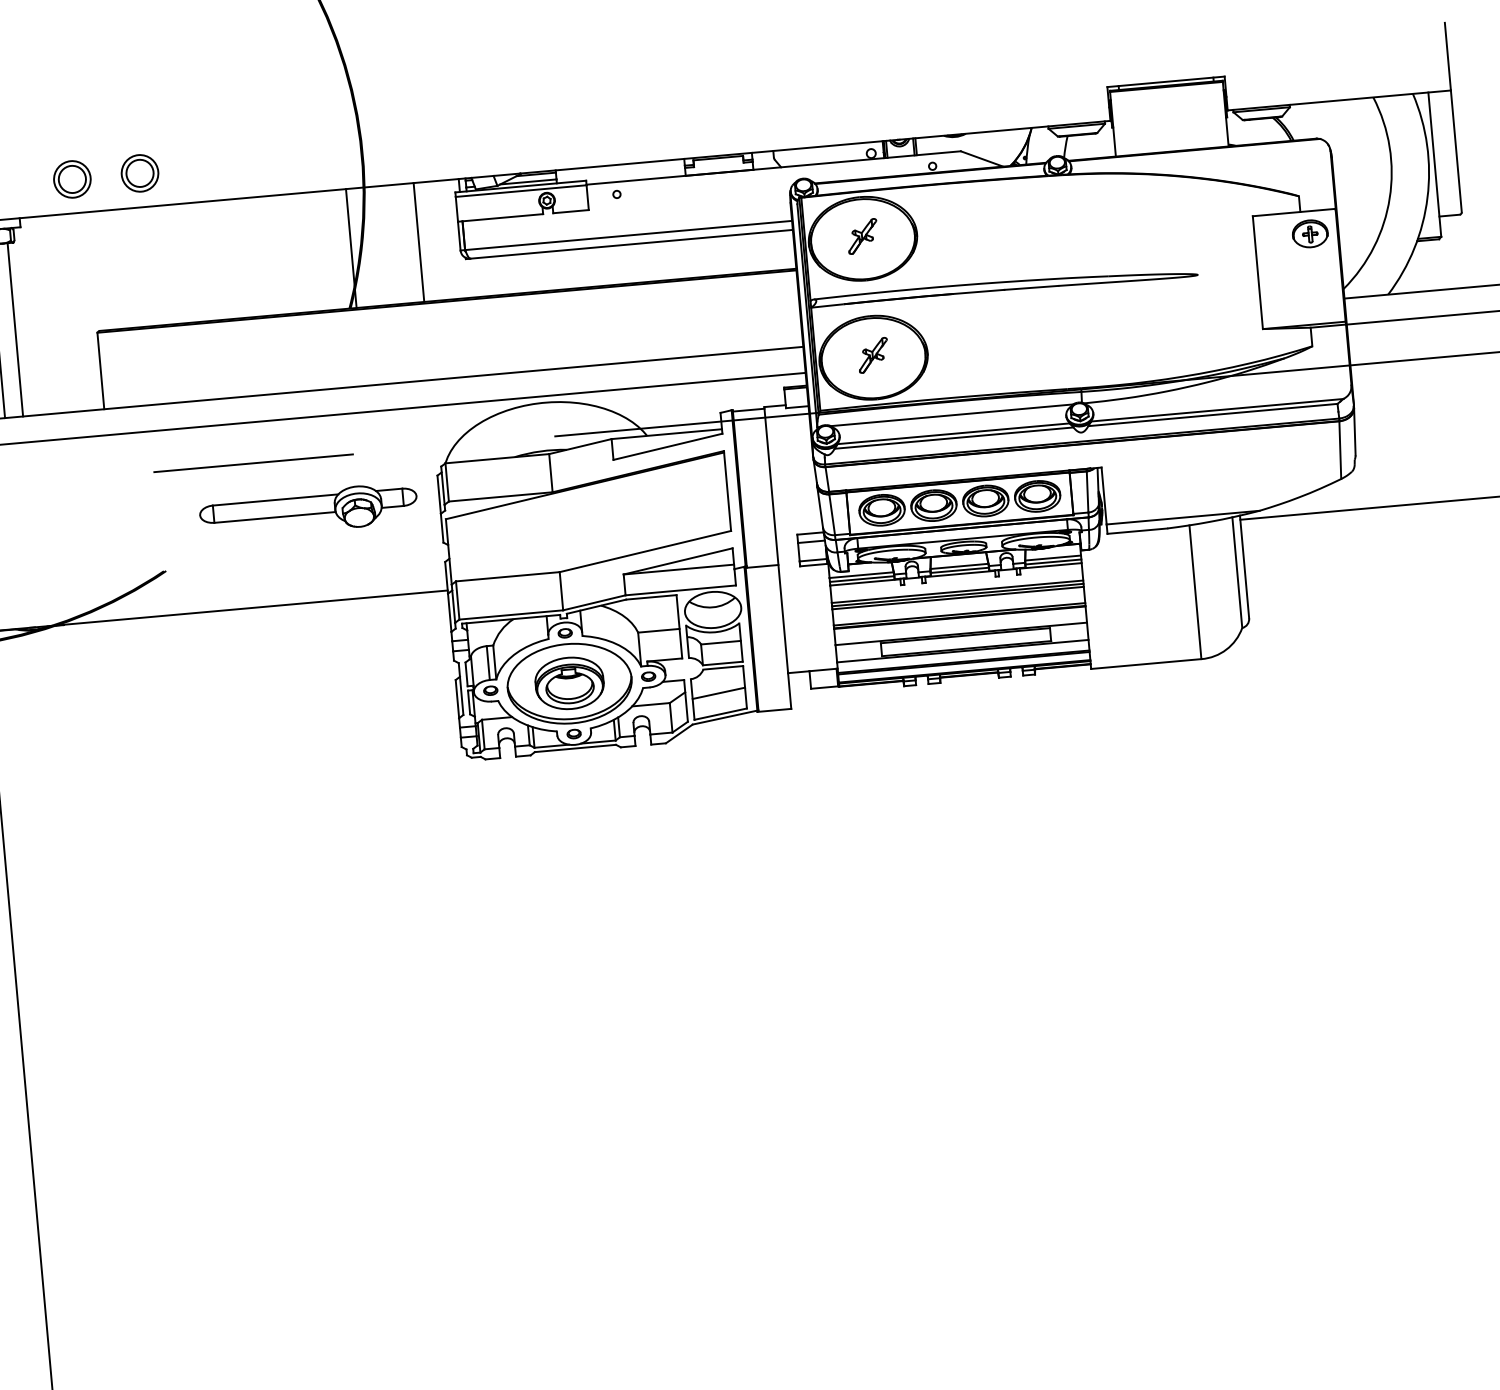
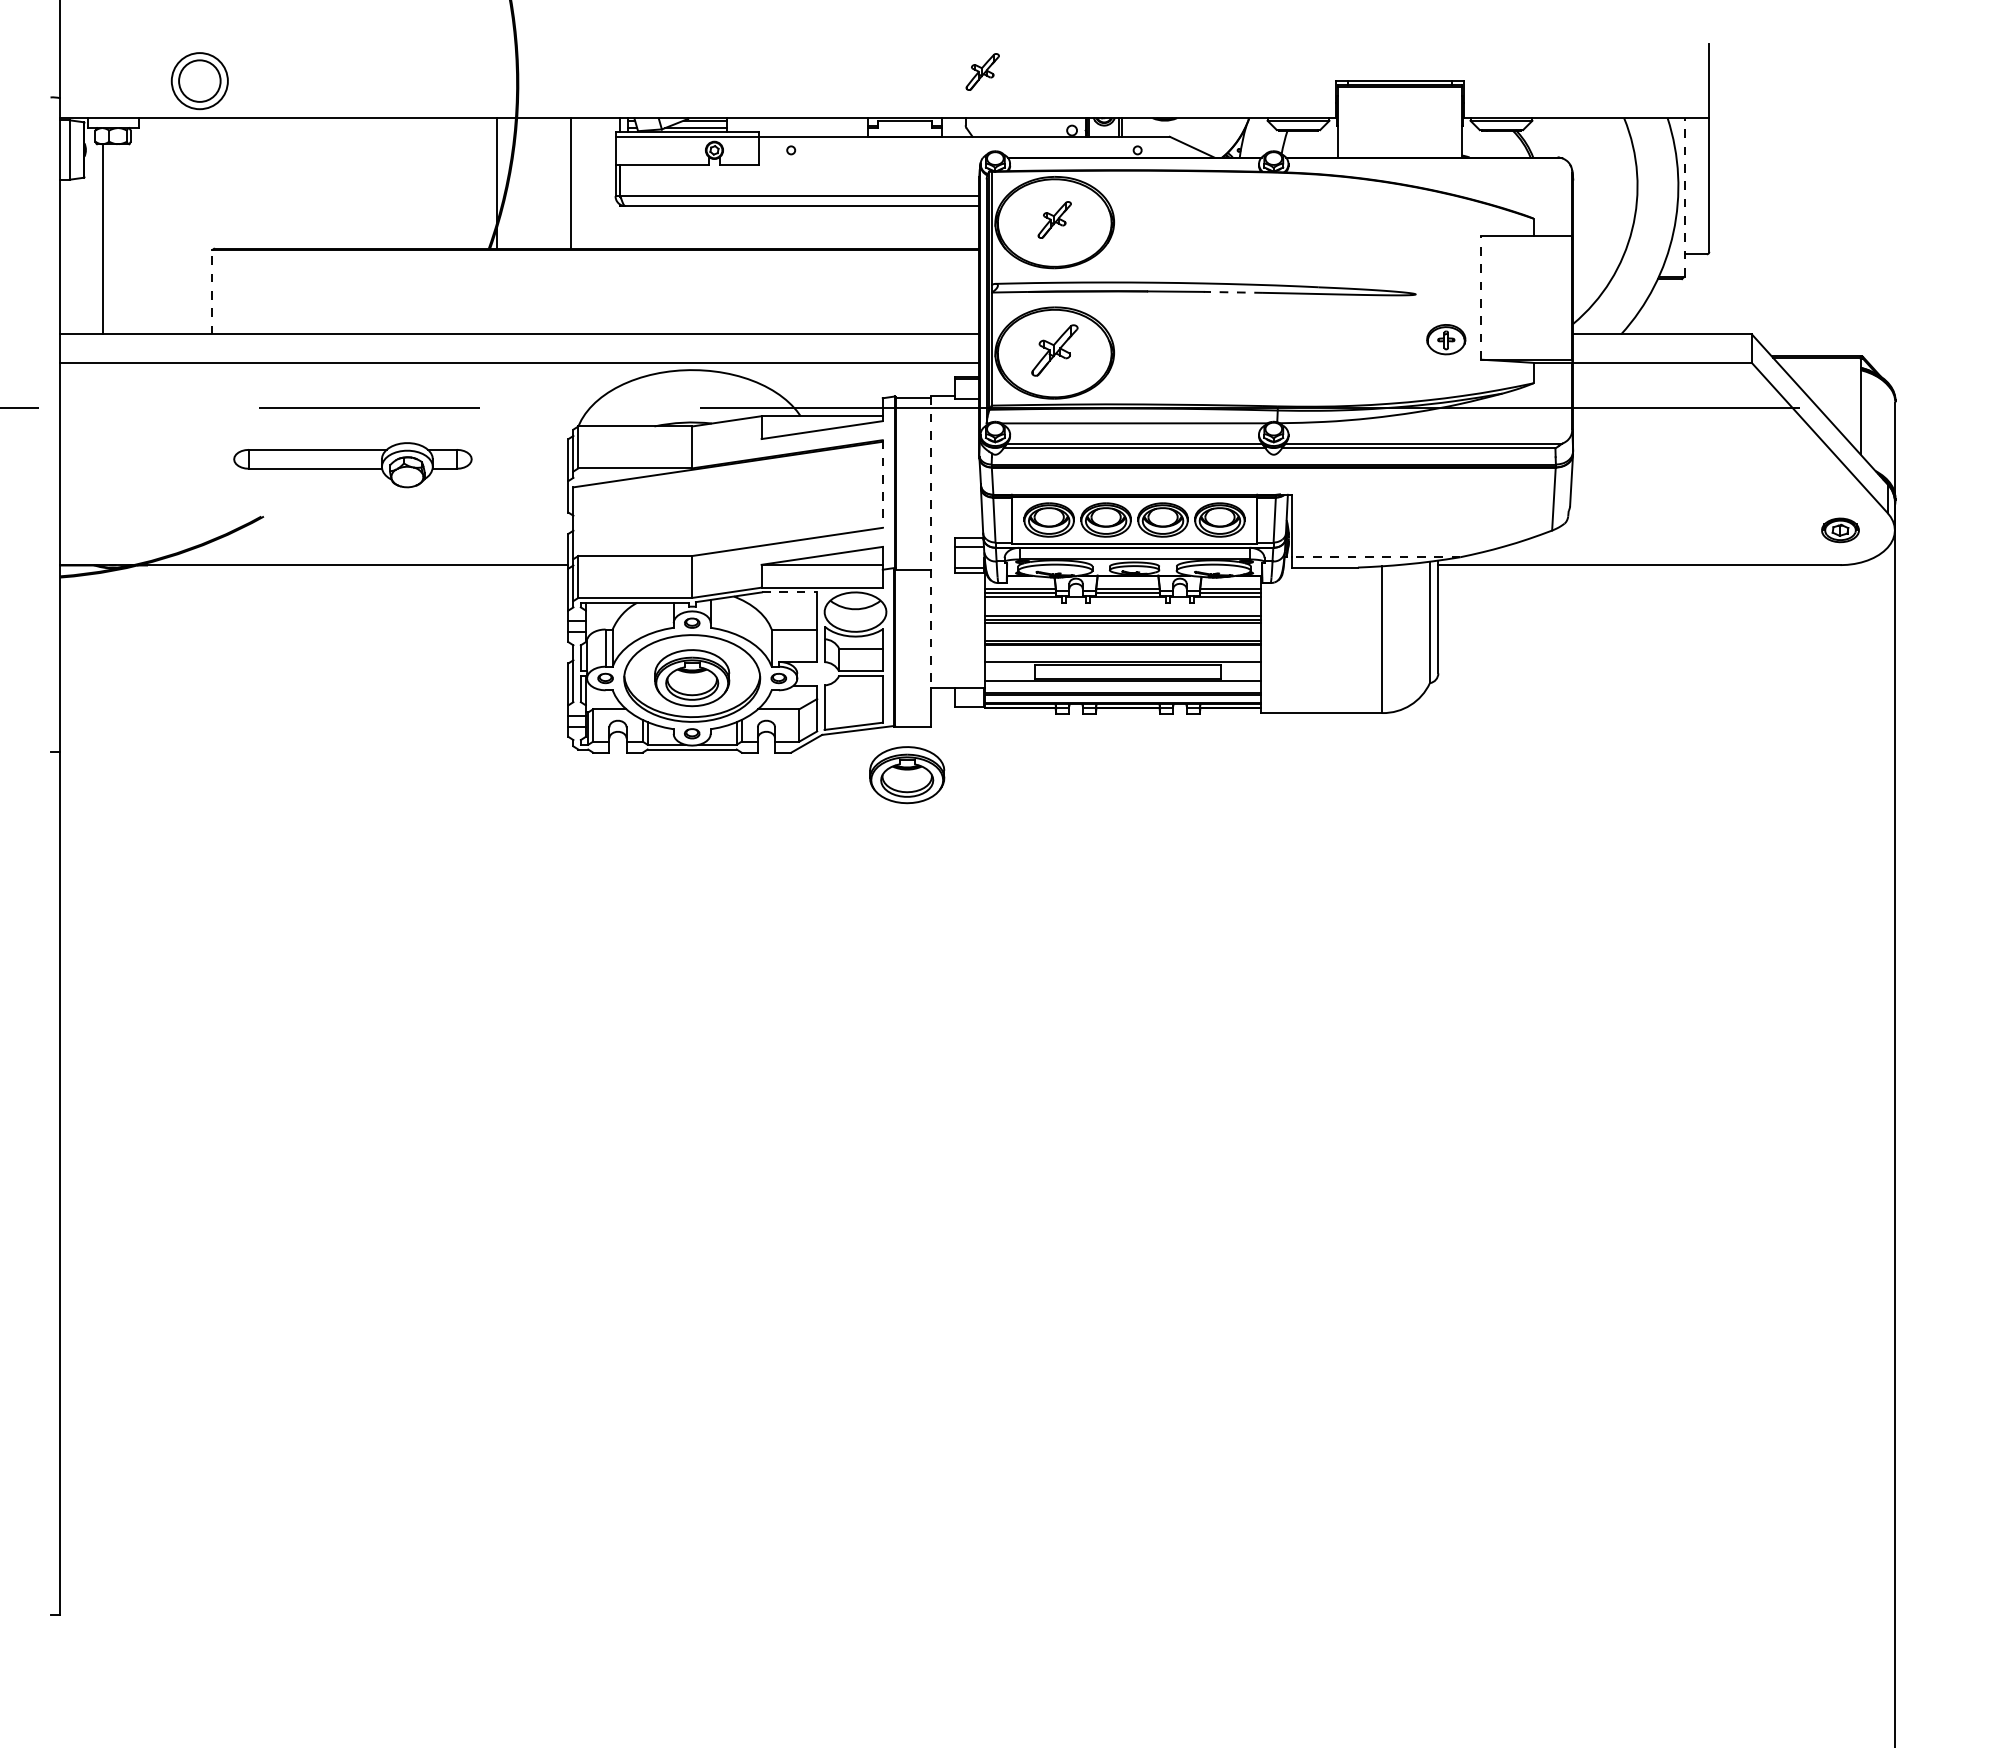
part: (784, 107) -> (982, 71), added
line: (1434, 163) -> (1684, 196), solid -> dashed
part: (139, 172) -> (273, 80), removed
part: (72, 178) -> (199, 80), size x1.4
part: (1310, 233) -> (1446, 339), moved
line: (1257, 272) -> (1481, 297), solid -> dashed
line: (1031, 287) -> (1233, 292), solid -> dashed
line: (15, 329) -> (123, 239), removed
part: (873, 355) -> (1054, 350), size x1.4
line: (101, 371) -> (212, 292), solid -> dashed
line: (727, 491) -> (882, 484), solid -> dashed
part: (308, 511) -> (352, 465), moved
line: (1183, 517) -> (1376, 557), solid -> dashed
line: (776, 540) -> (931, 542), solid -> dashed
line: (651, 597) -> (789, 592), solid -> dashed
line: (718, 693) -> (853, 703), removed
part: (773, 754) -> (907, 775), added

